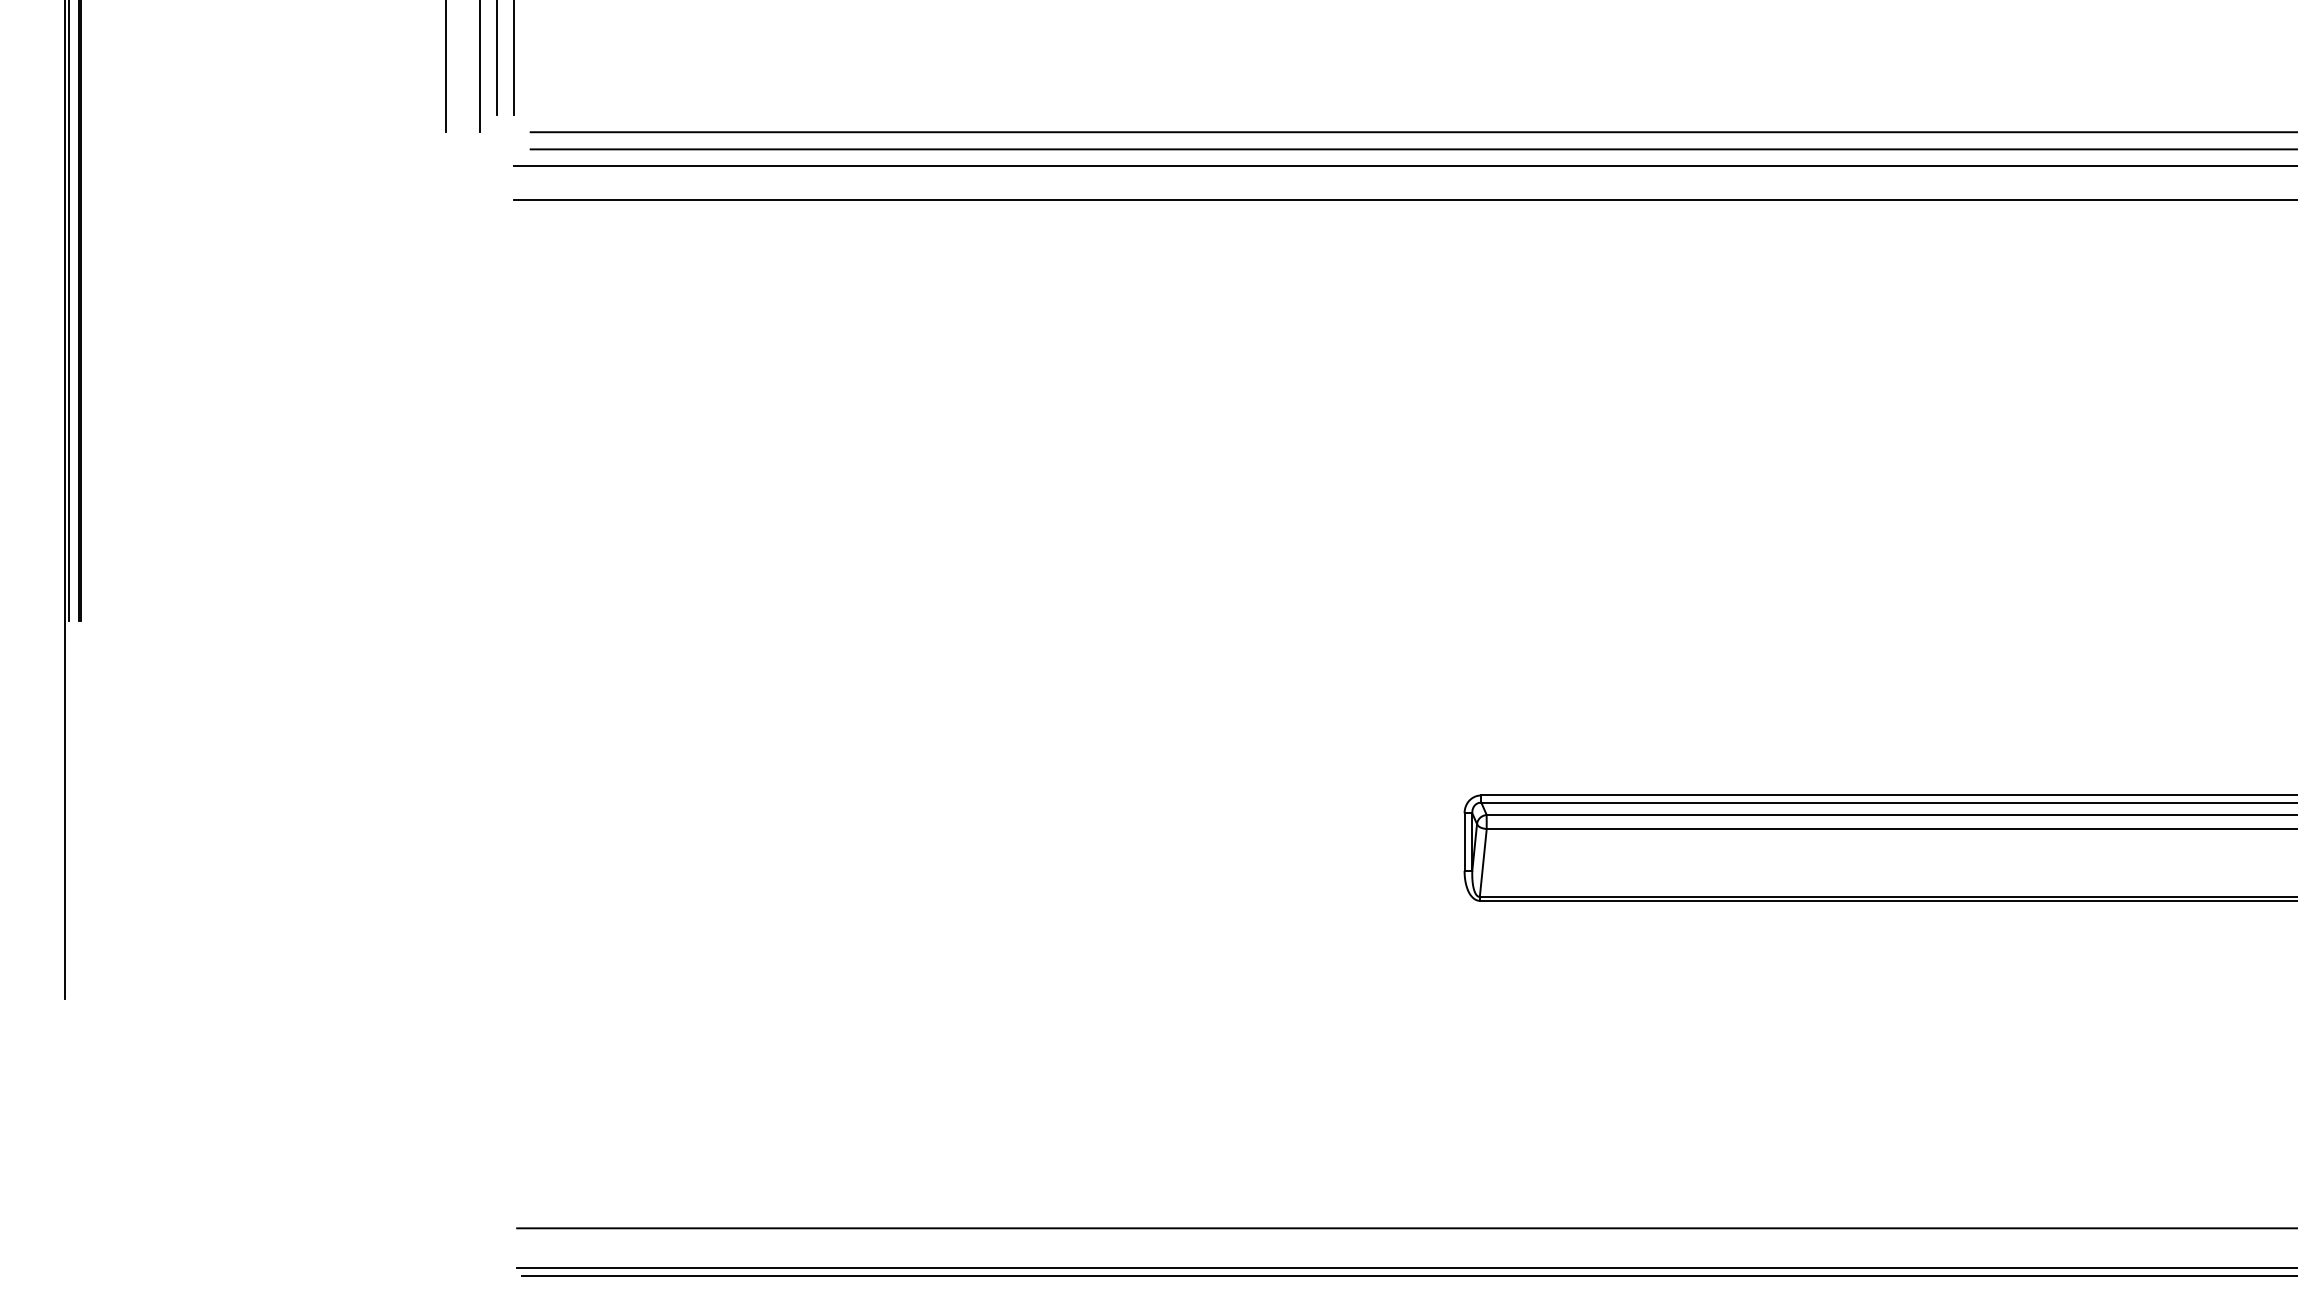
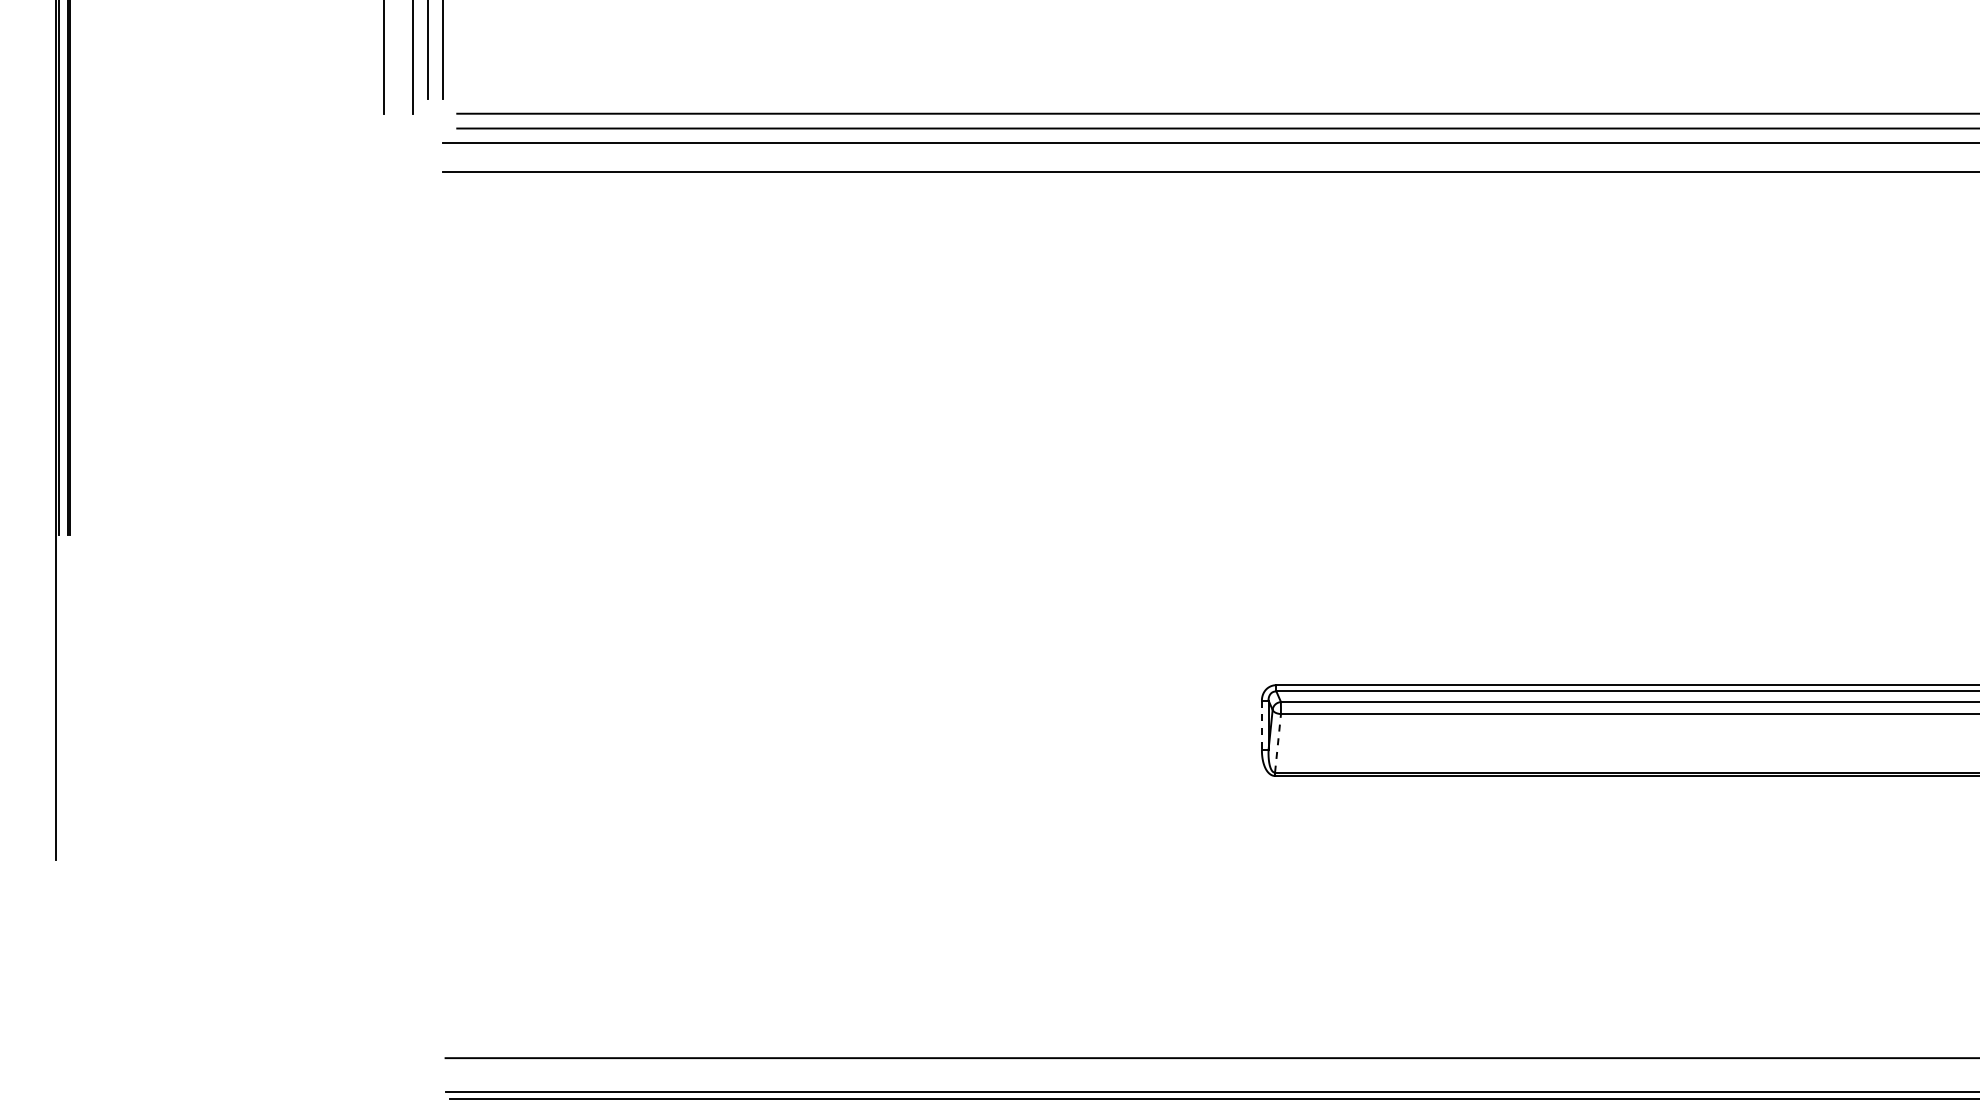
line: (1464, 842) -> (1261, 725), solid -> dashed
line: (1483, 861) -> (1278, 742), solid -> dashed

